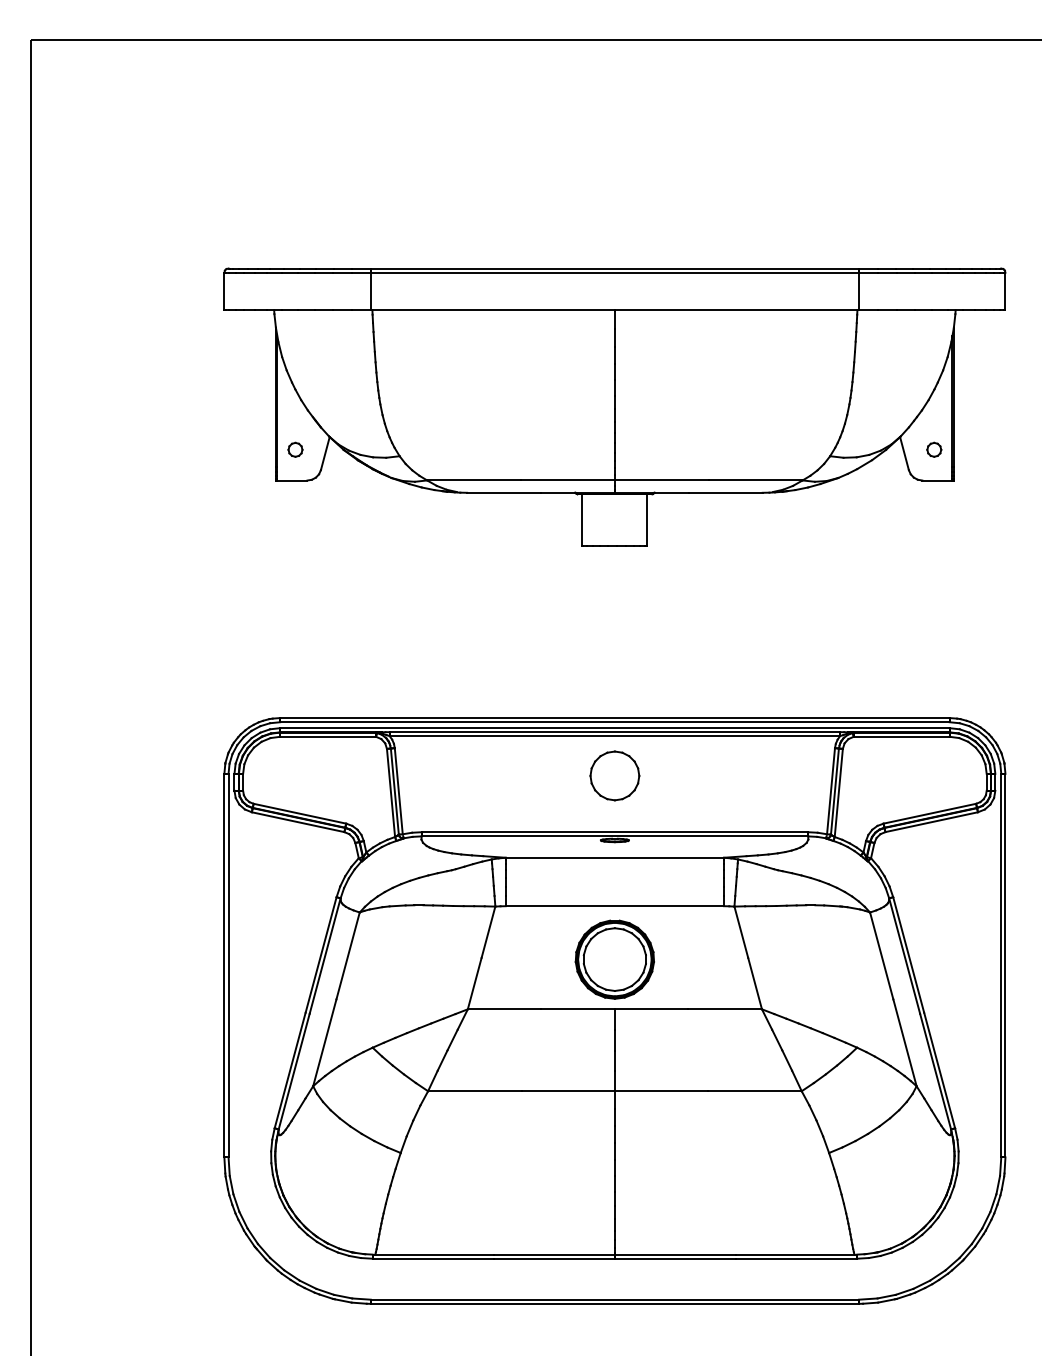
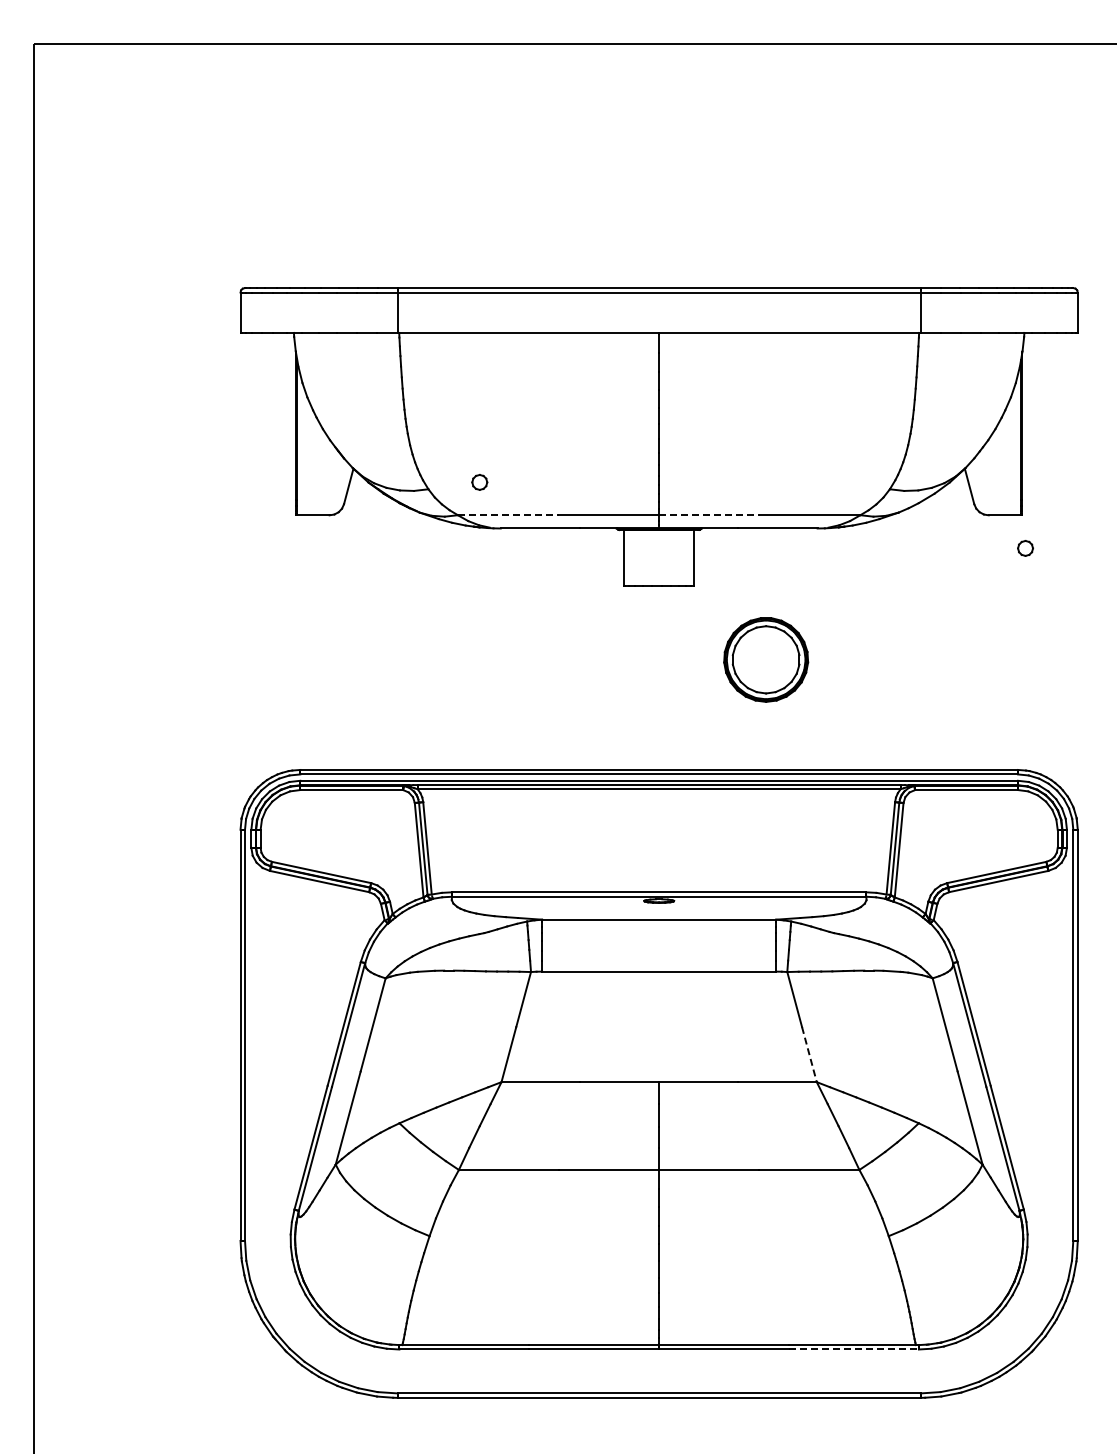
part: (295, 449) -> (479, 482), moved
part: (934, 449) -> (1025, 548), moved
line: (474, 480) -> (508, 515), solid -> dashed
line: (661, 480) -> (709, 515), solid -> dashed
part: (615, 775) -> (659, 831), removed
part: (615, 959) -> (766, 659), moved
line: (755, 984) -> (809, 1055), solid -> dashed
line: (796, 1258) -> (853, 1349), solid -> dashed

